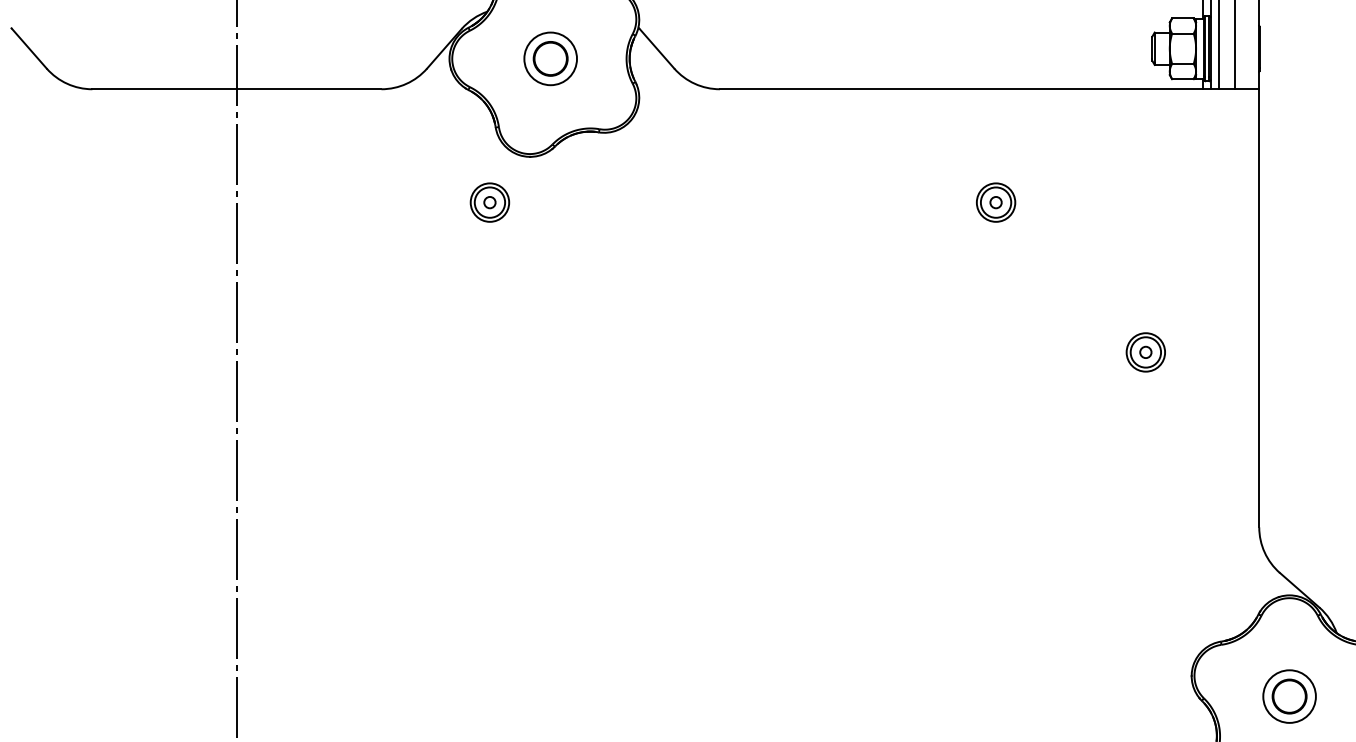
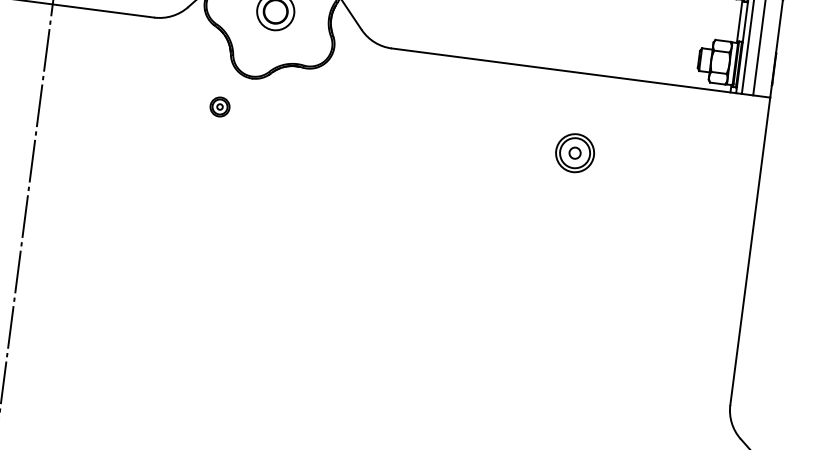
part: (489, 202) -> (219, 106), size x0.7
part: (996, 202) -> (575, 153), size x1.4
part: (1145, 352) -> (666, 271), removed

